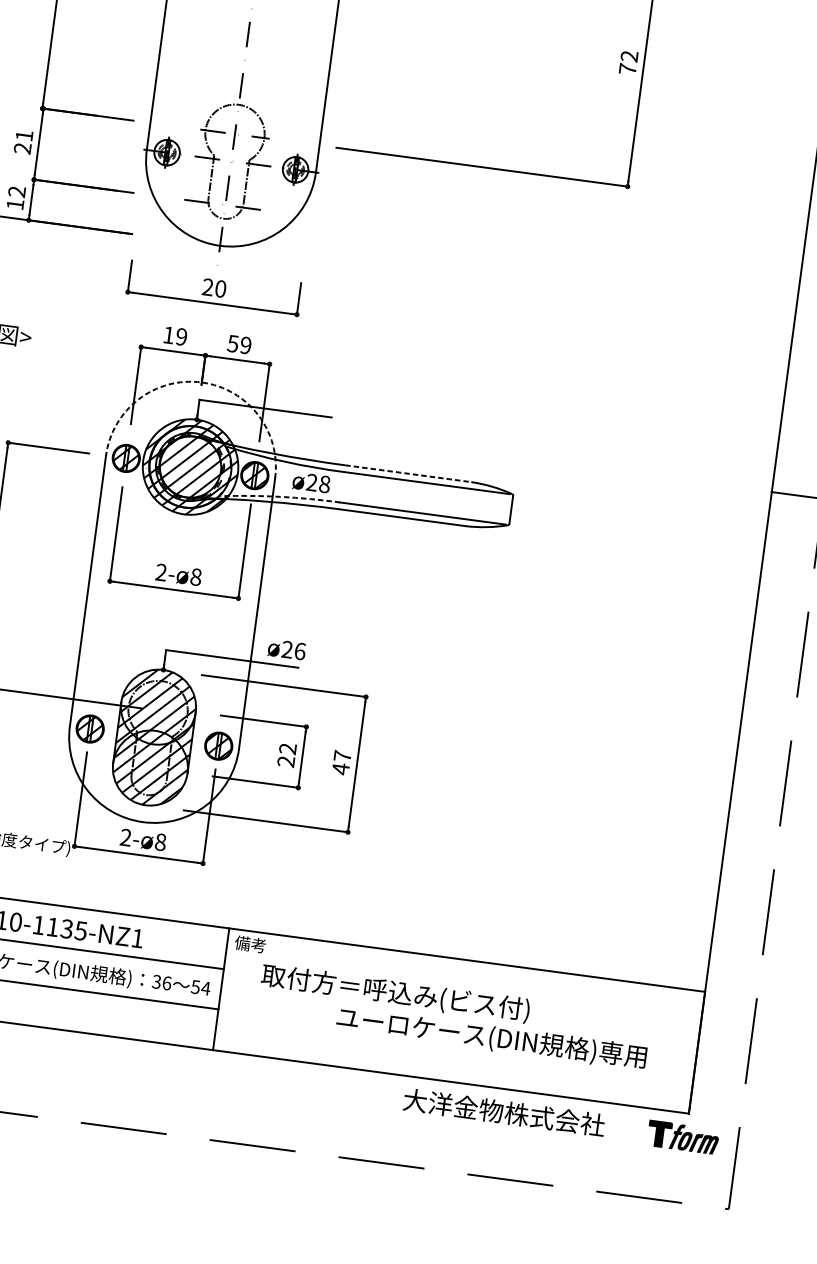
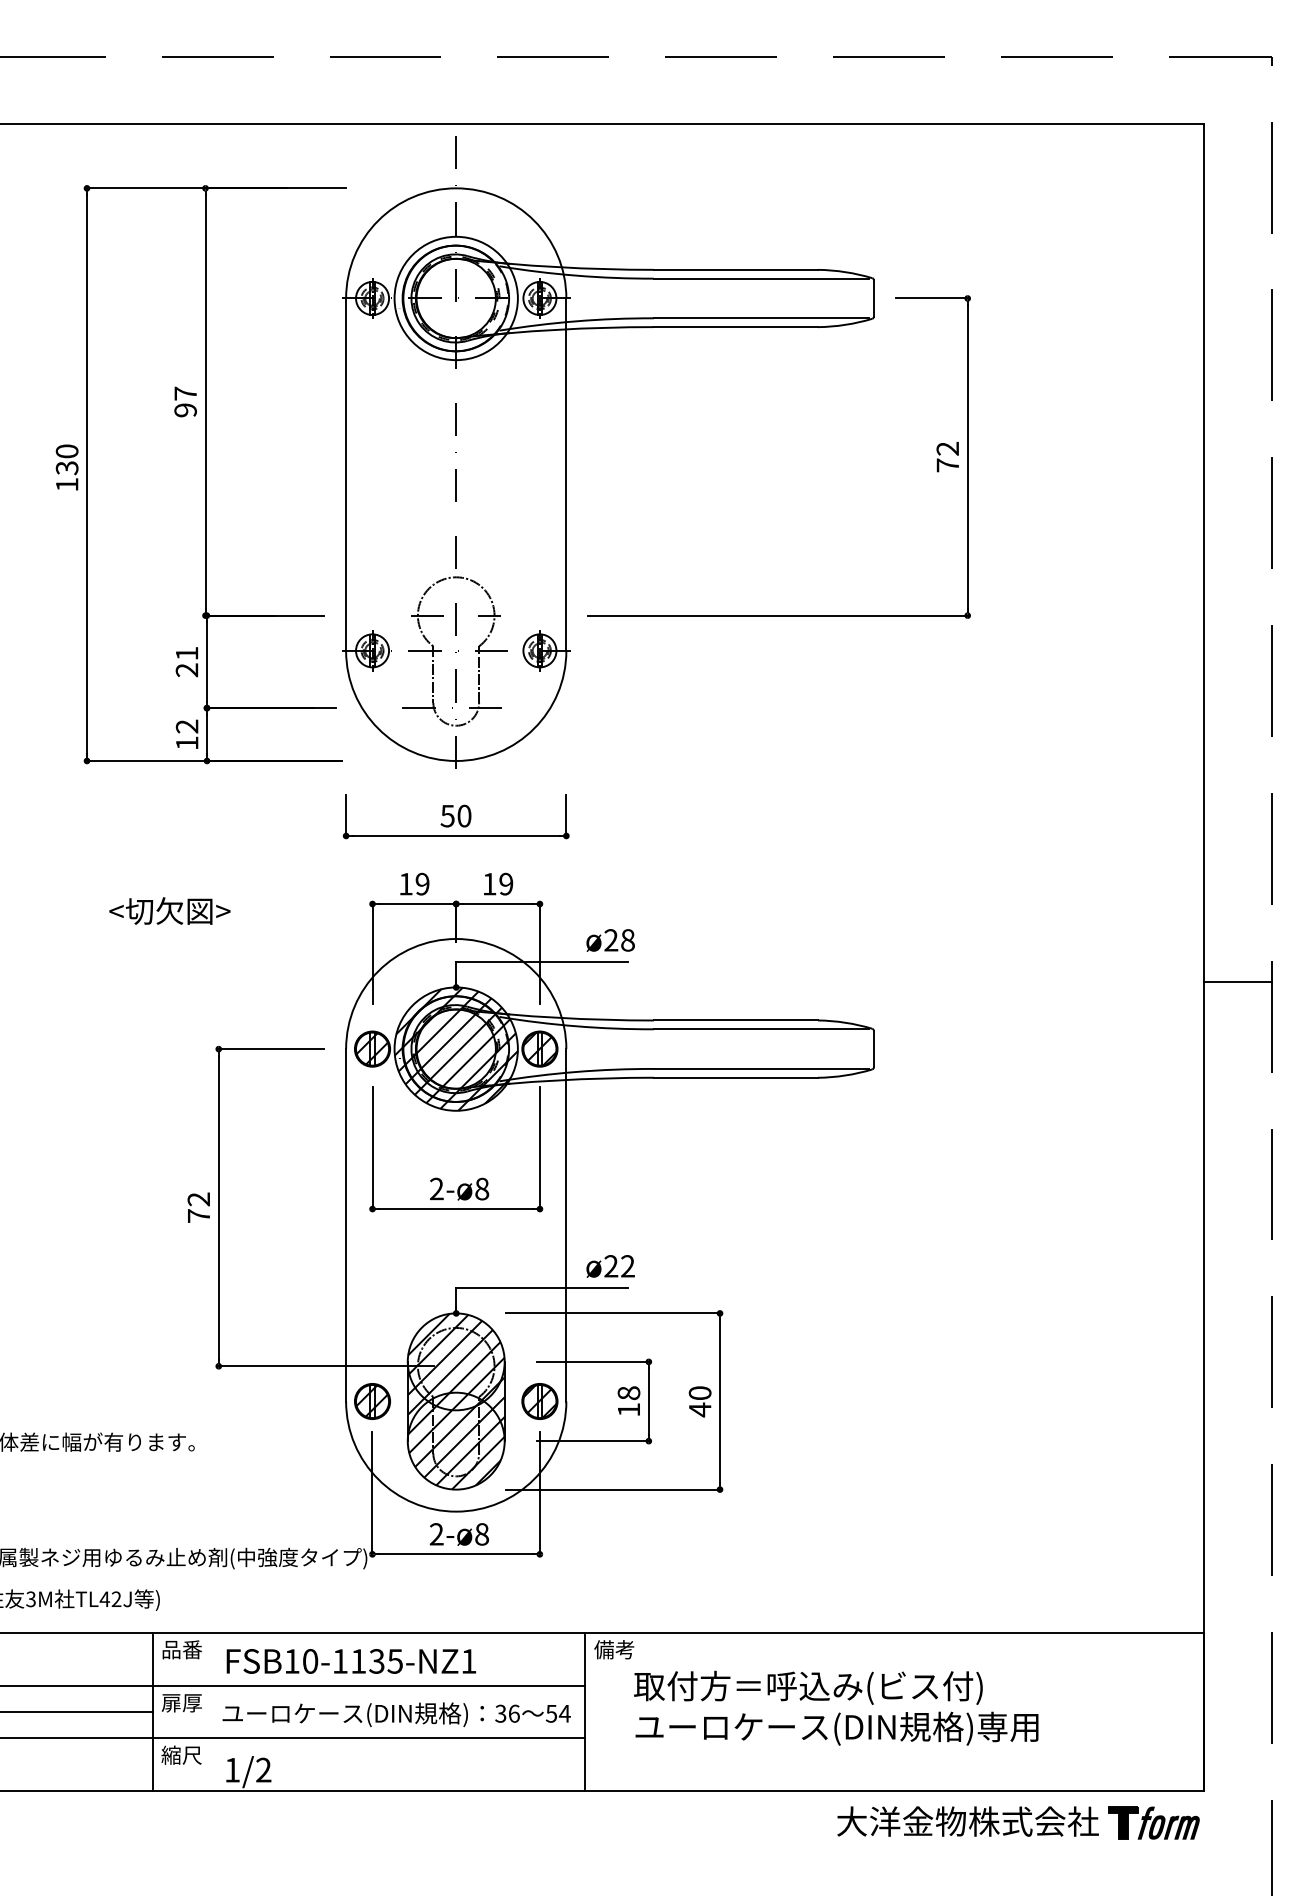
text: (207, 286) -> (447, 815), 20 -> 50
text: (232, 344) -> (489, 884), 59 -> 19
arc: (202, 382) -> (456, 939), dashed -> solid
line: (408, 473) -> (736, 1020), dashed -> solid
text: (311, 482) -> (610, 940), moved
arc: (280, 496) -> (576, 1071), dashed -> solid
text: (300, 651) -> (628, 1266), ø26 -> ø22
text: (286, 755) -> (628, 1401), 22 -> 18
text: (342, 755) -> (699, 1392), 47 -> 40
text: (491, 1038) -> (836, 1728), moved
part: (682, 1137) -> (1153, 1822), moved

